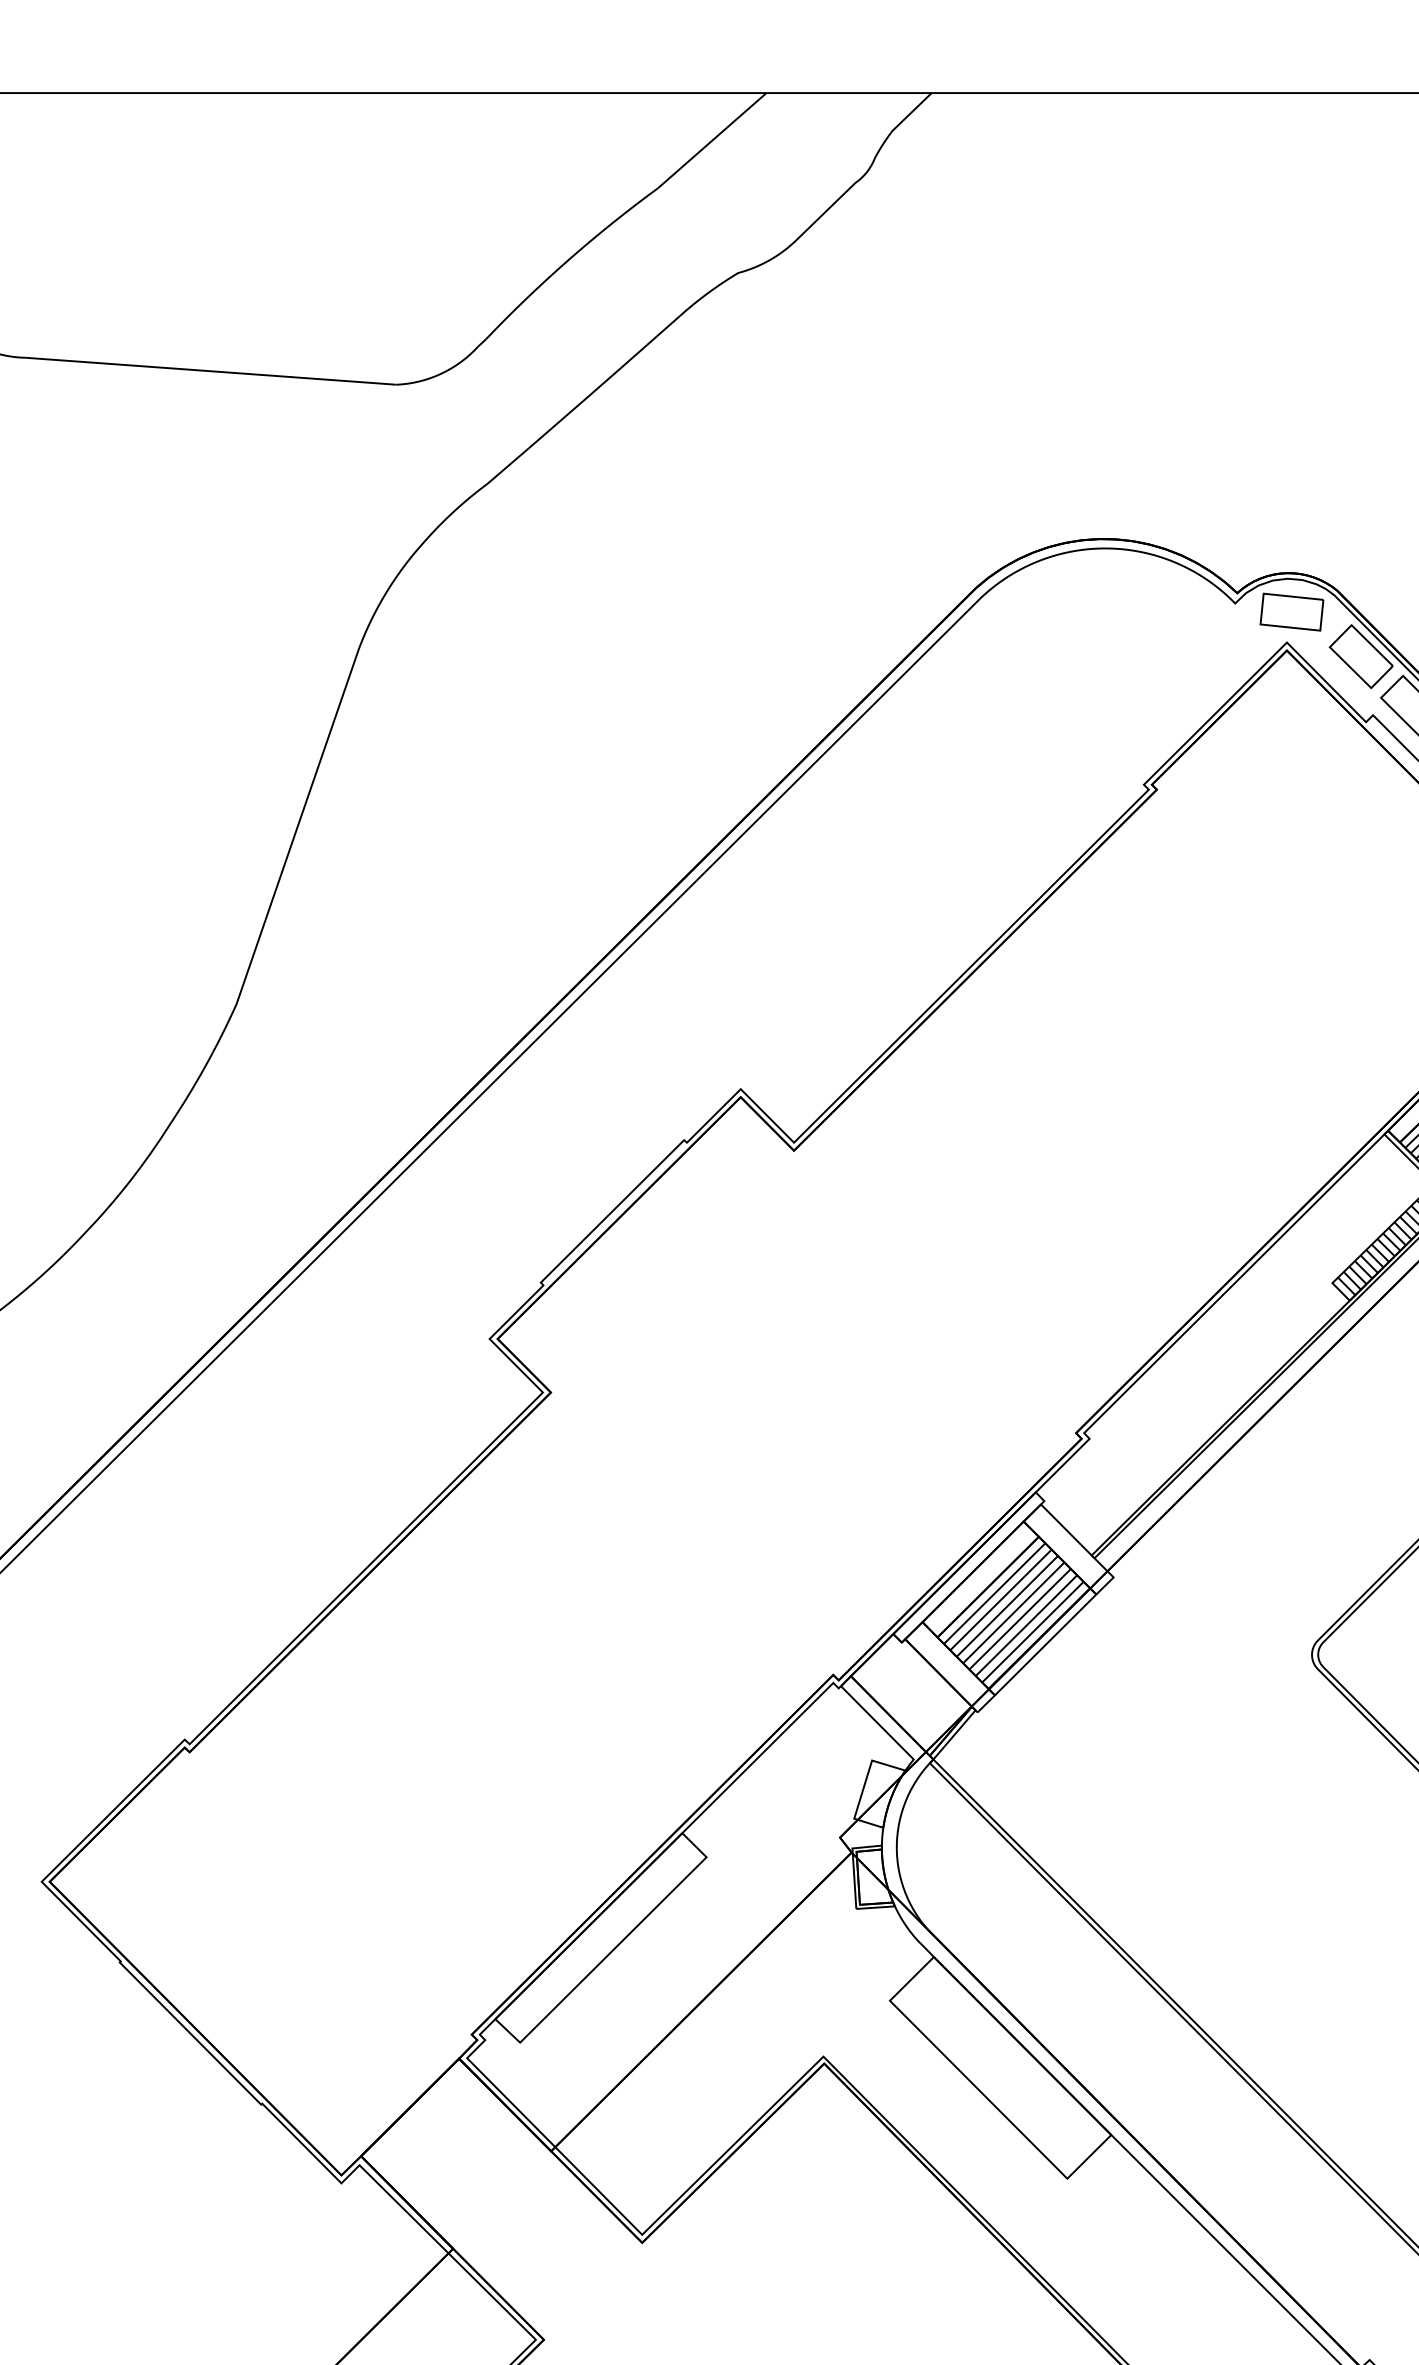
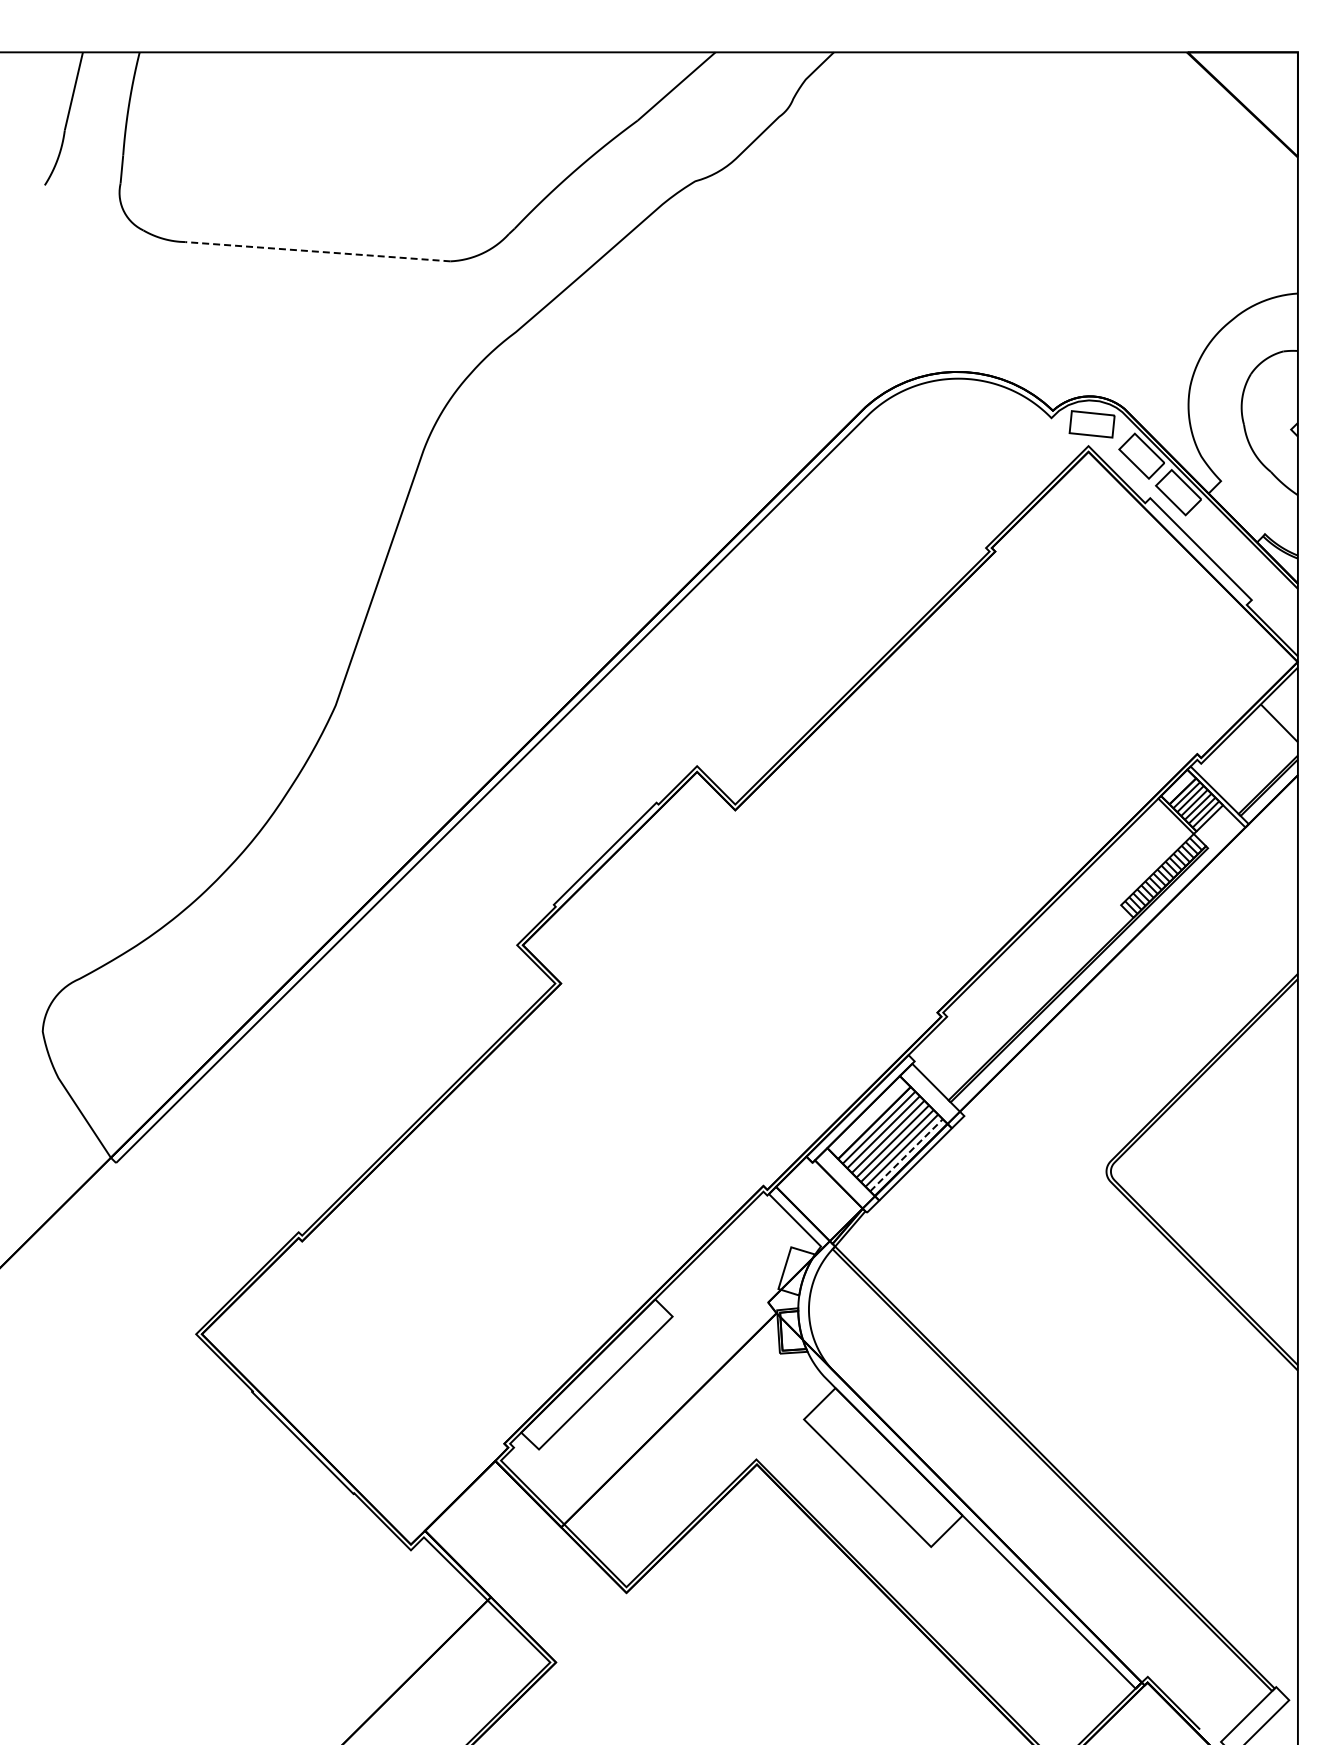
line: (211, 370) -> (317, 251), solid -> dashed
line: (1032, 1631) -> (906, 1154), solid -> dashed

